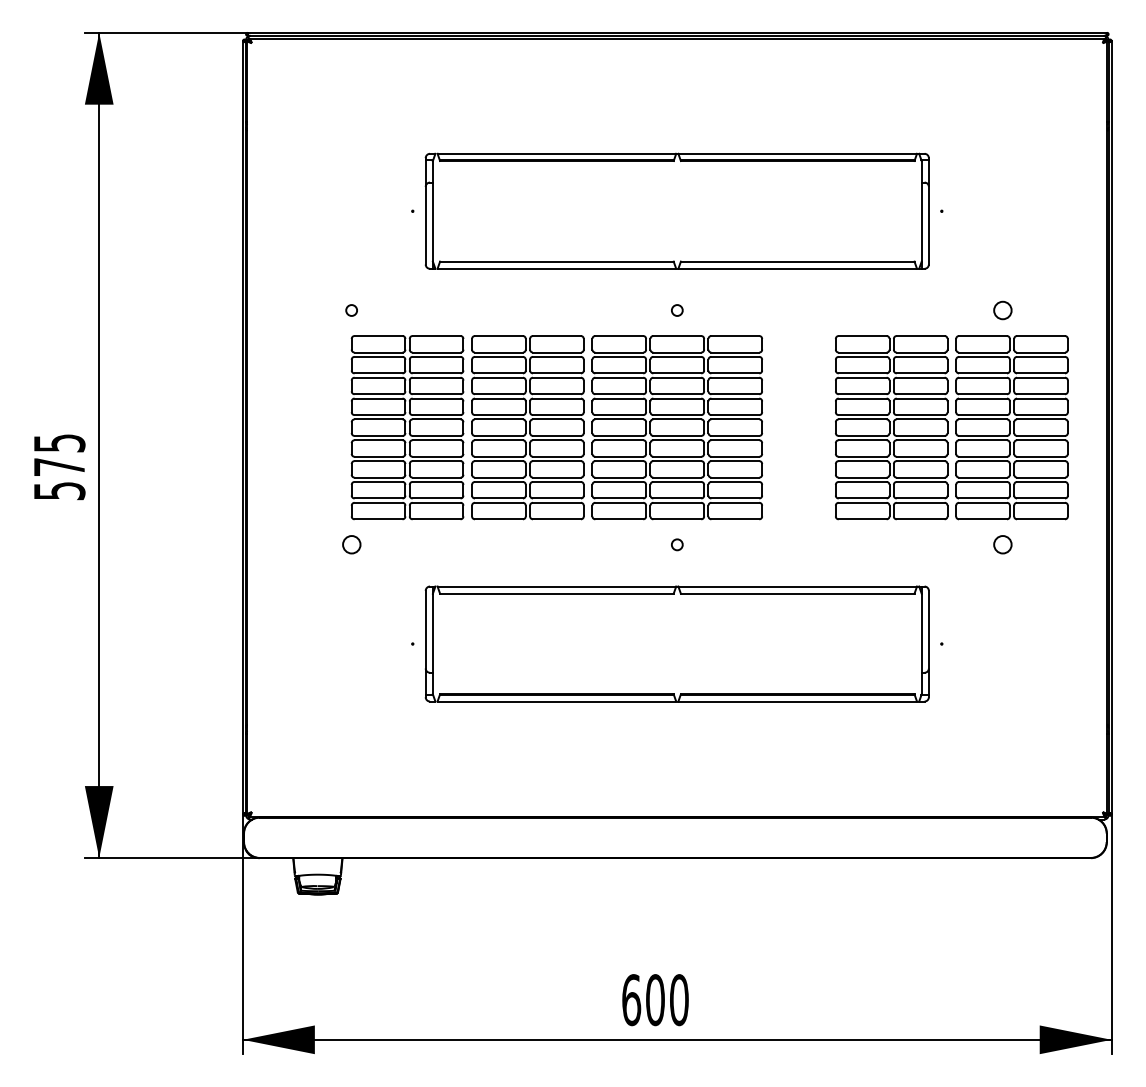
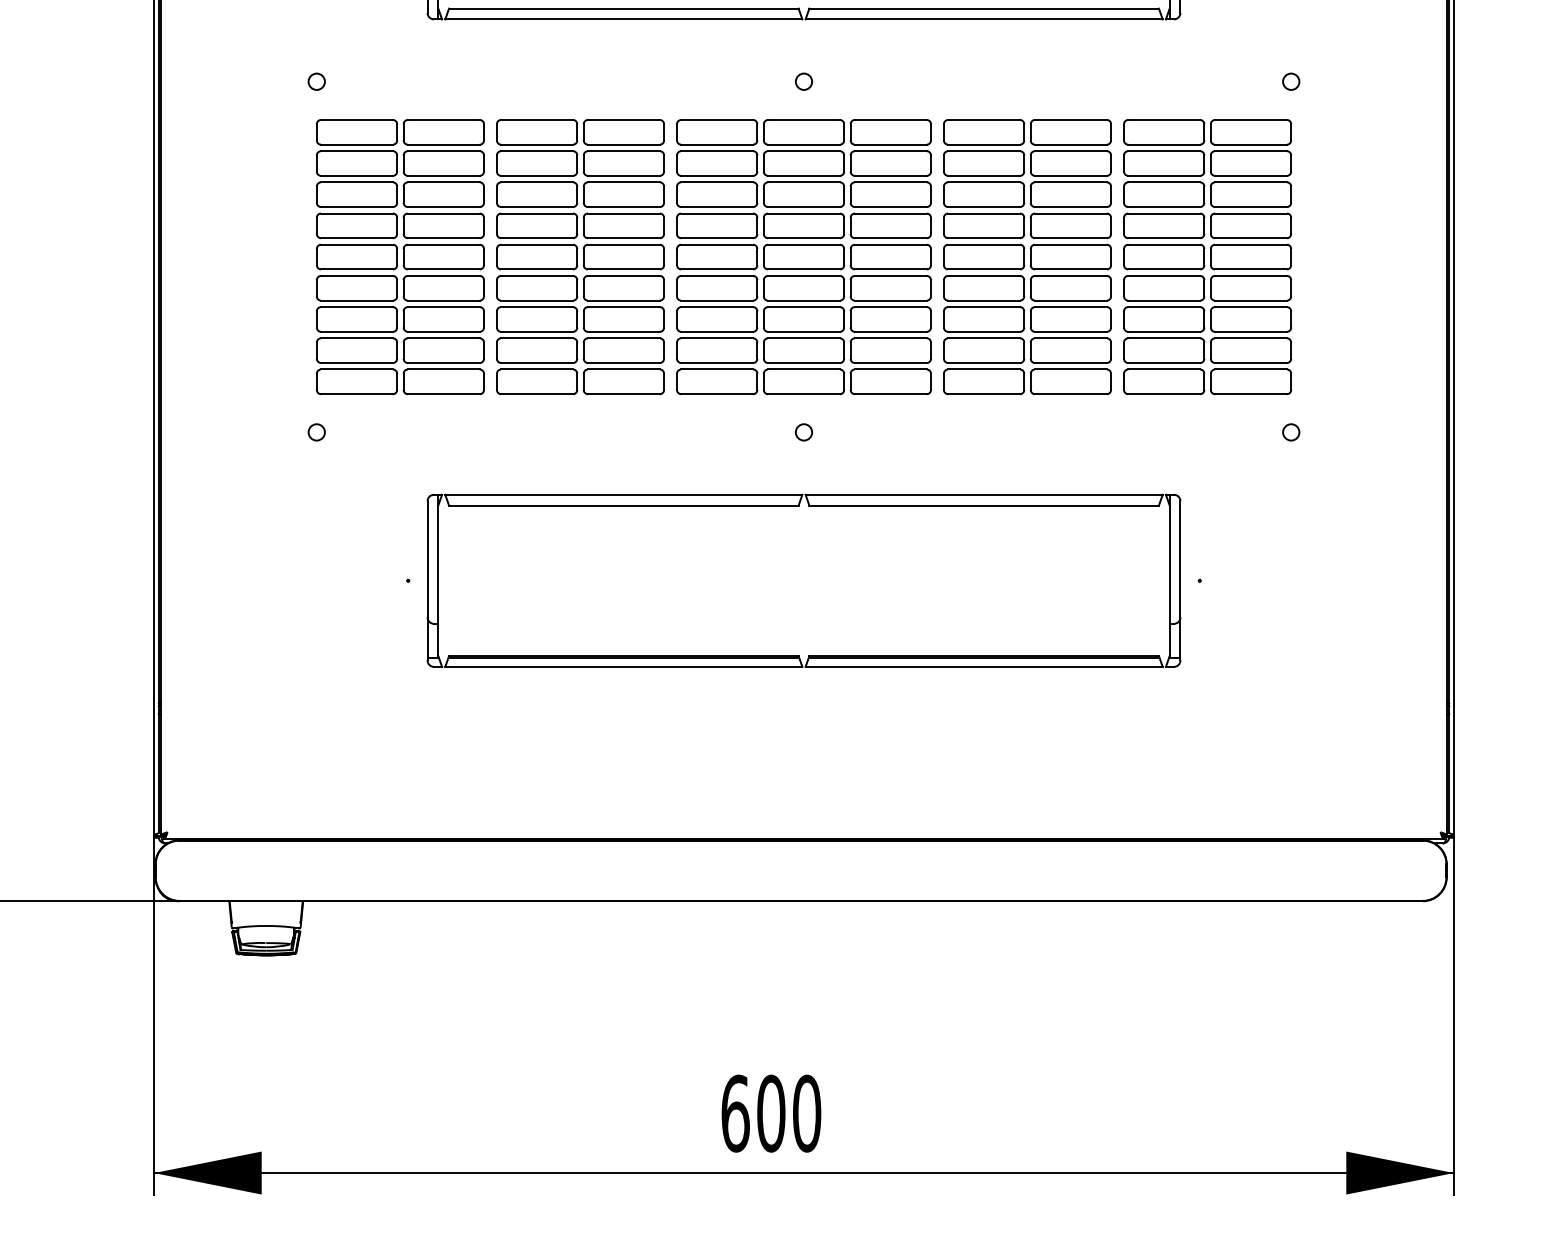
circle: (1002, 310) -> (1290, 81), size x0.62
part: (951, 427) -> (1117, 256), moved
circle: (351, 544) -> (316, 431), size x0.62
circle: (1002, 544) -> (1290, 431), size x0.62

